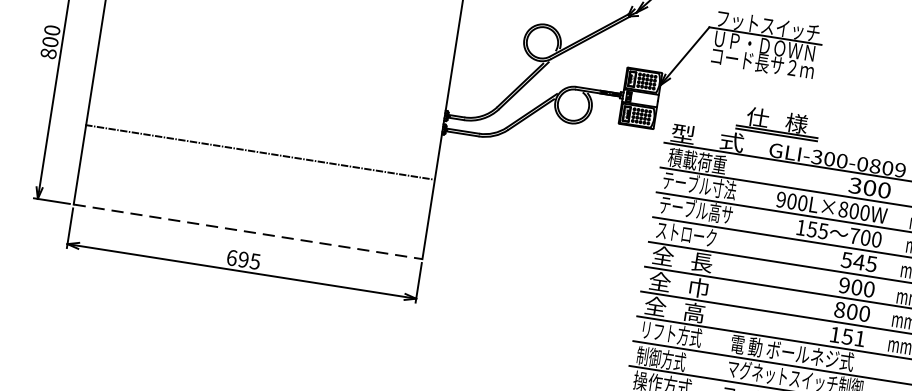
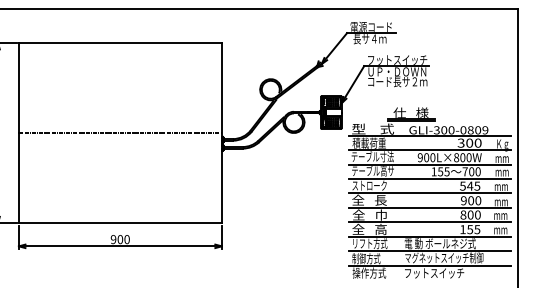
line: (258, 152) -> (119, 133), moved
line: (248, 232) -> (120, 223), dashed -> solid
text: (242, 259) -> (119, 239), 695 -> 900
text: (860, 338) -> (477, 229), 151 -> 155

